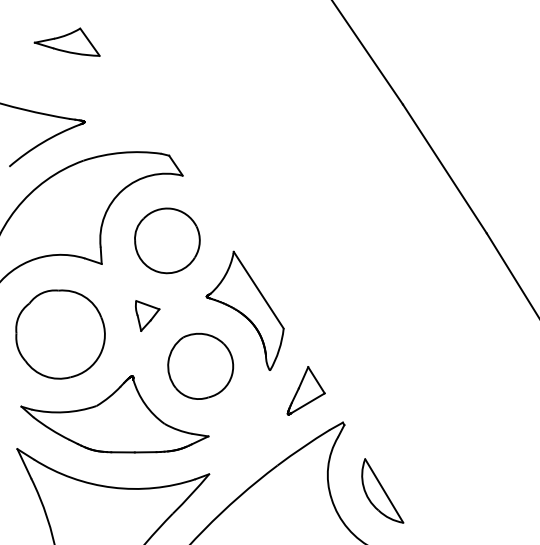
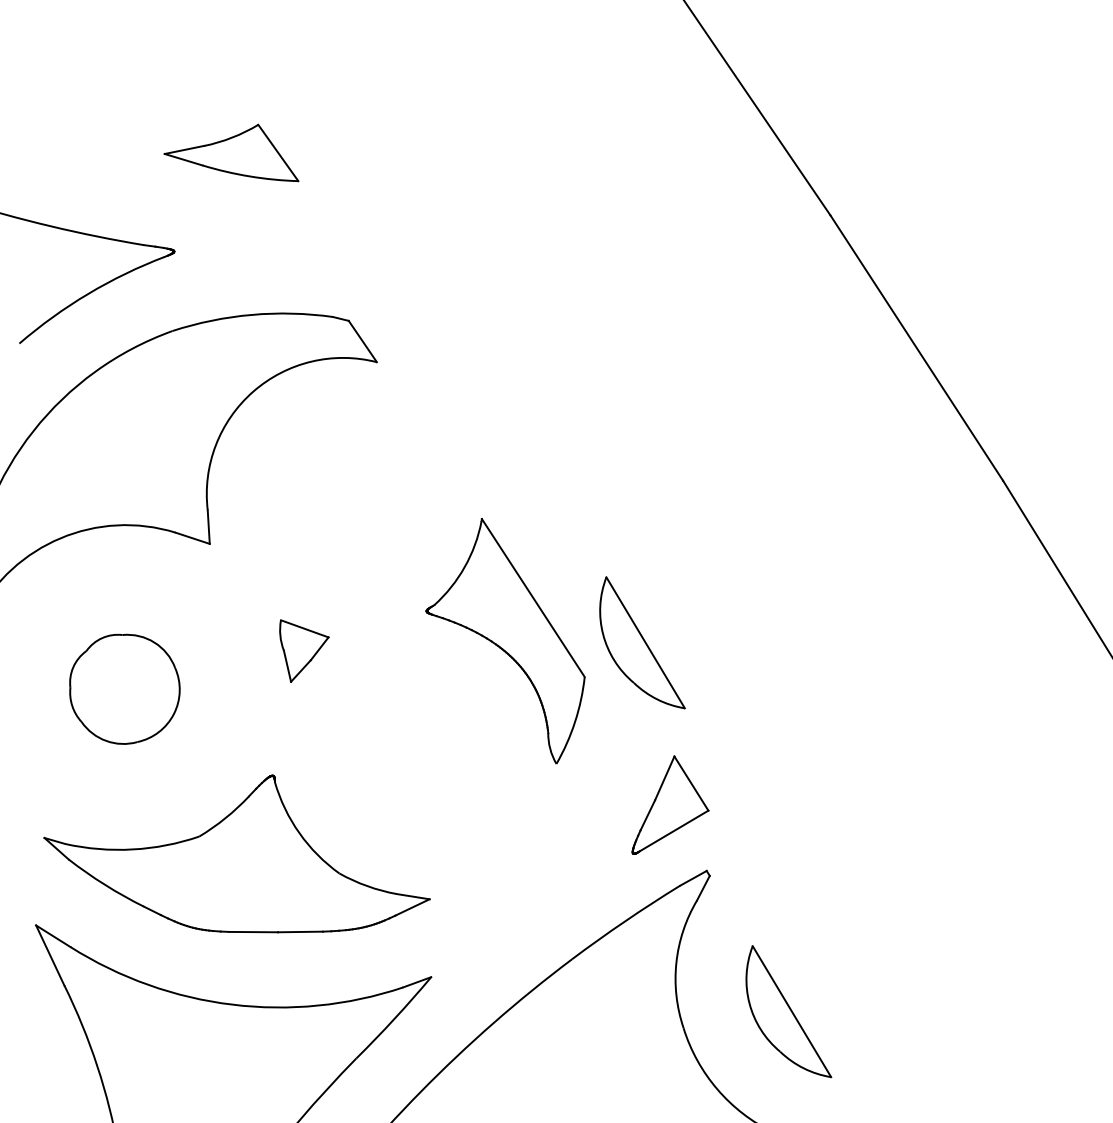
part: (66, 41) -> (229, 151), moved
part: (167, 240) -> (345, 495), removed
part: (311, 311) -> (642, 641), added
part: (60, 334) -> (124, 689), size x0.6
part: (200, 365) -> (413, 753), removed
part: (305, 390) -> (668, 804), moved

